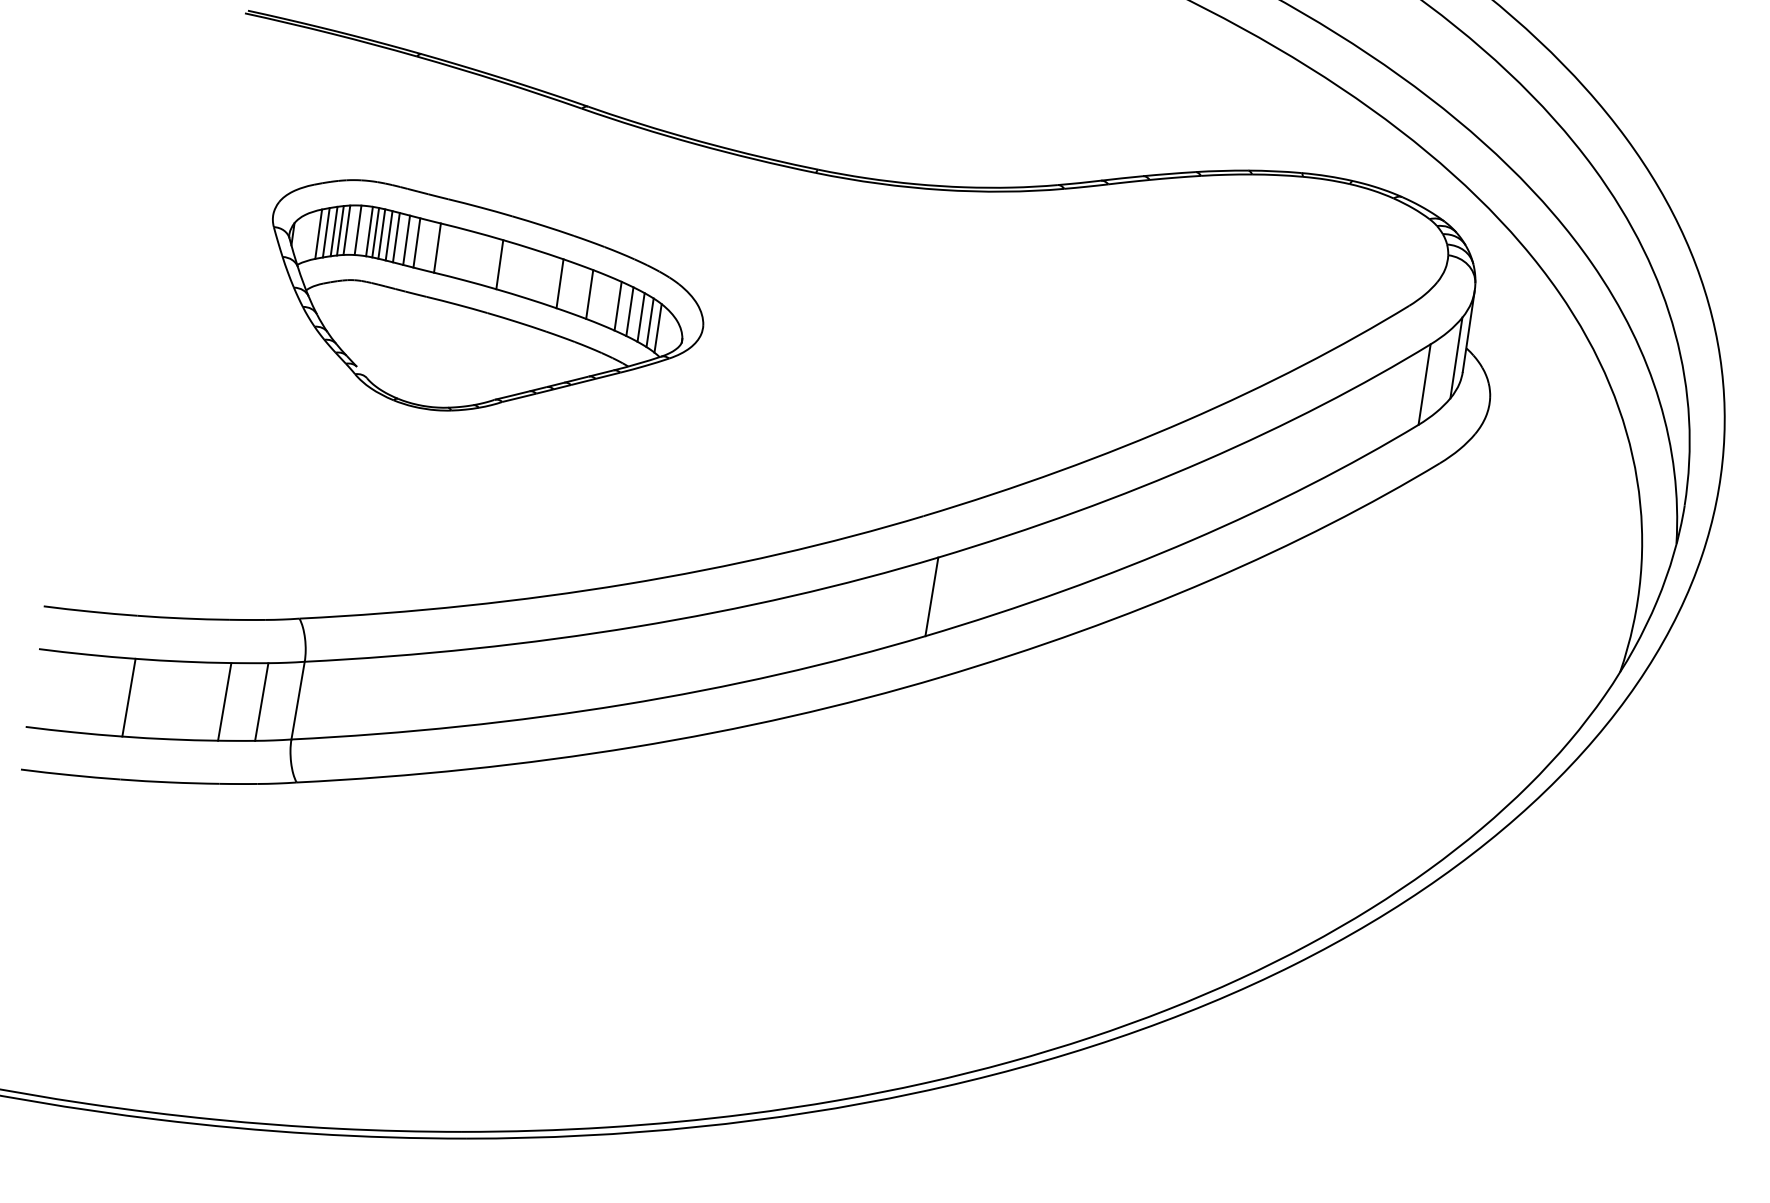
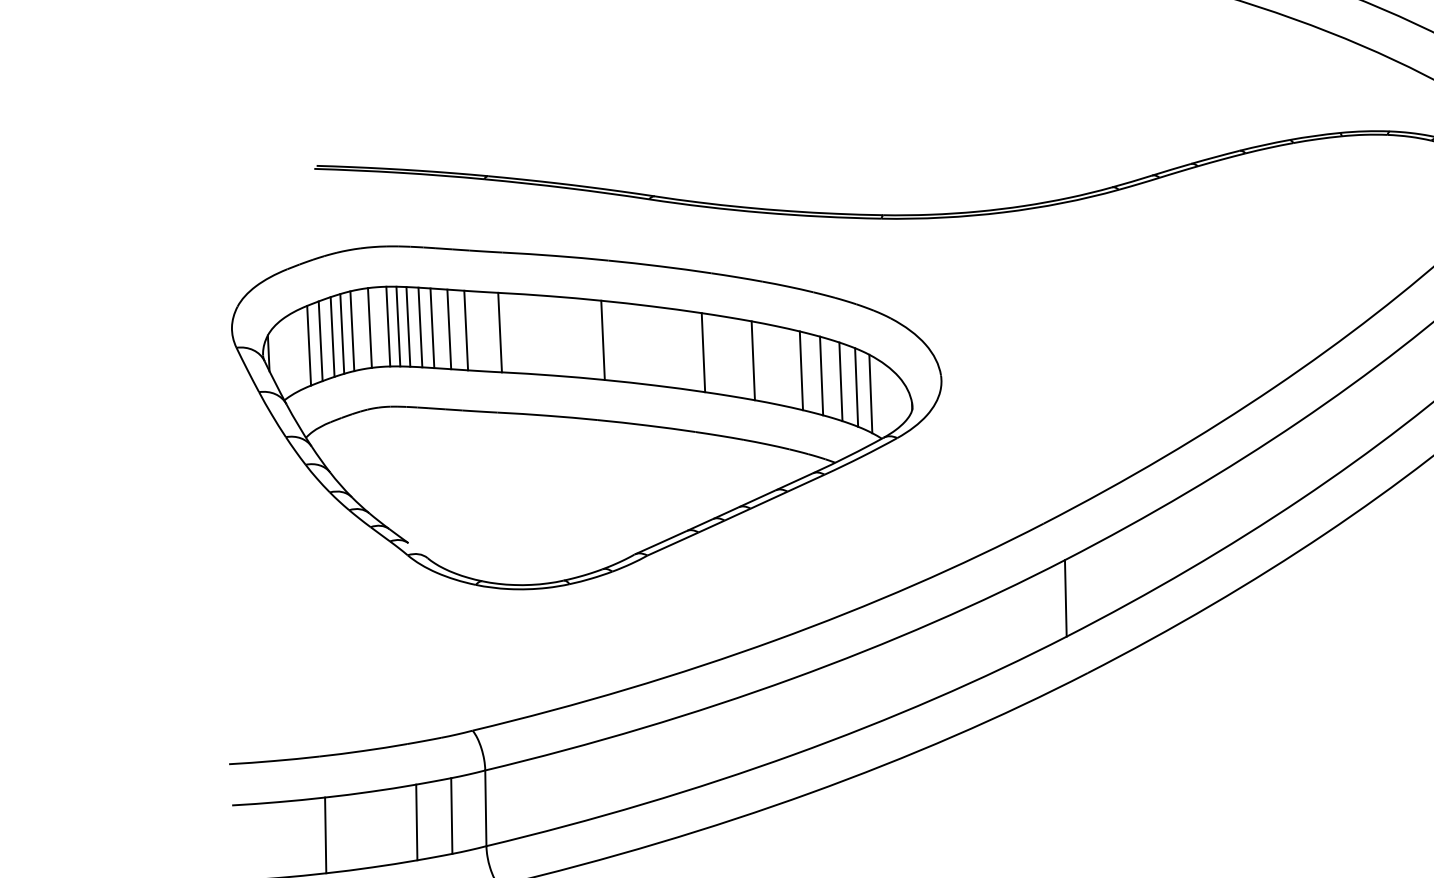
part: (487, 295) -> (593, 392), size x1.67

